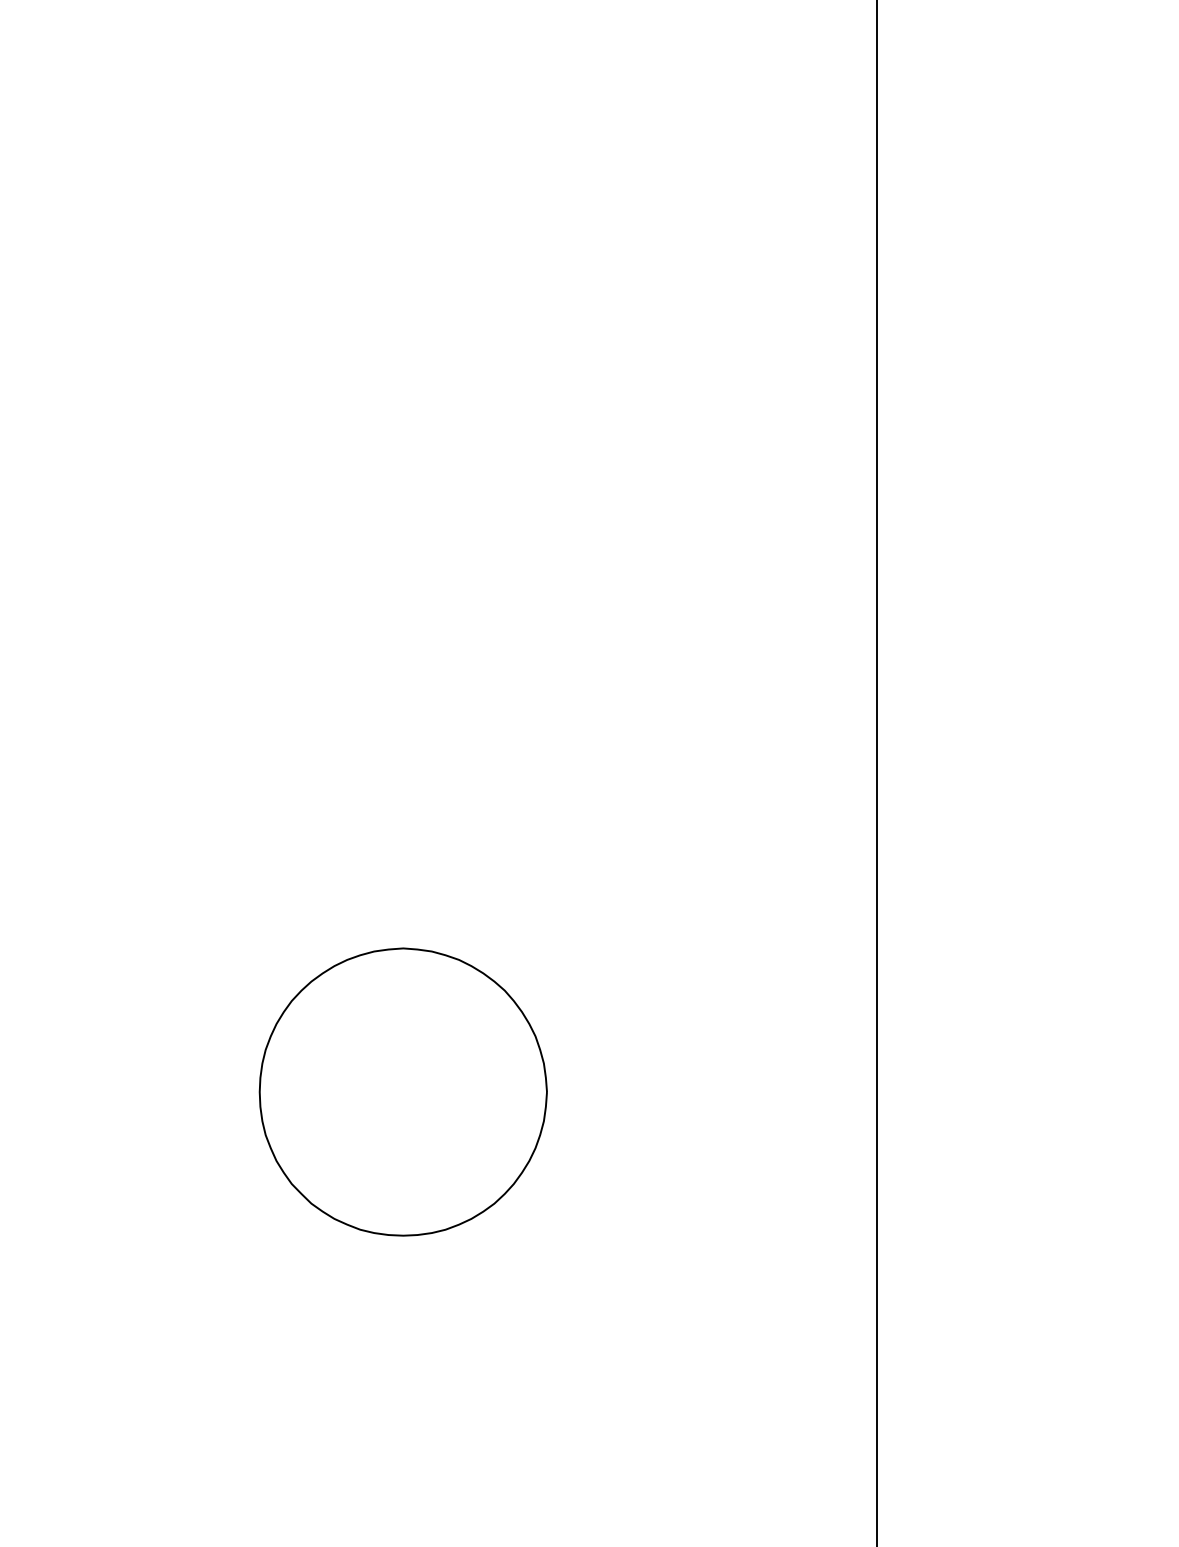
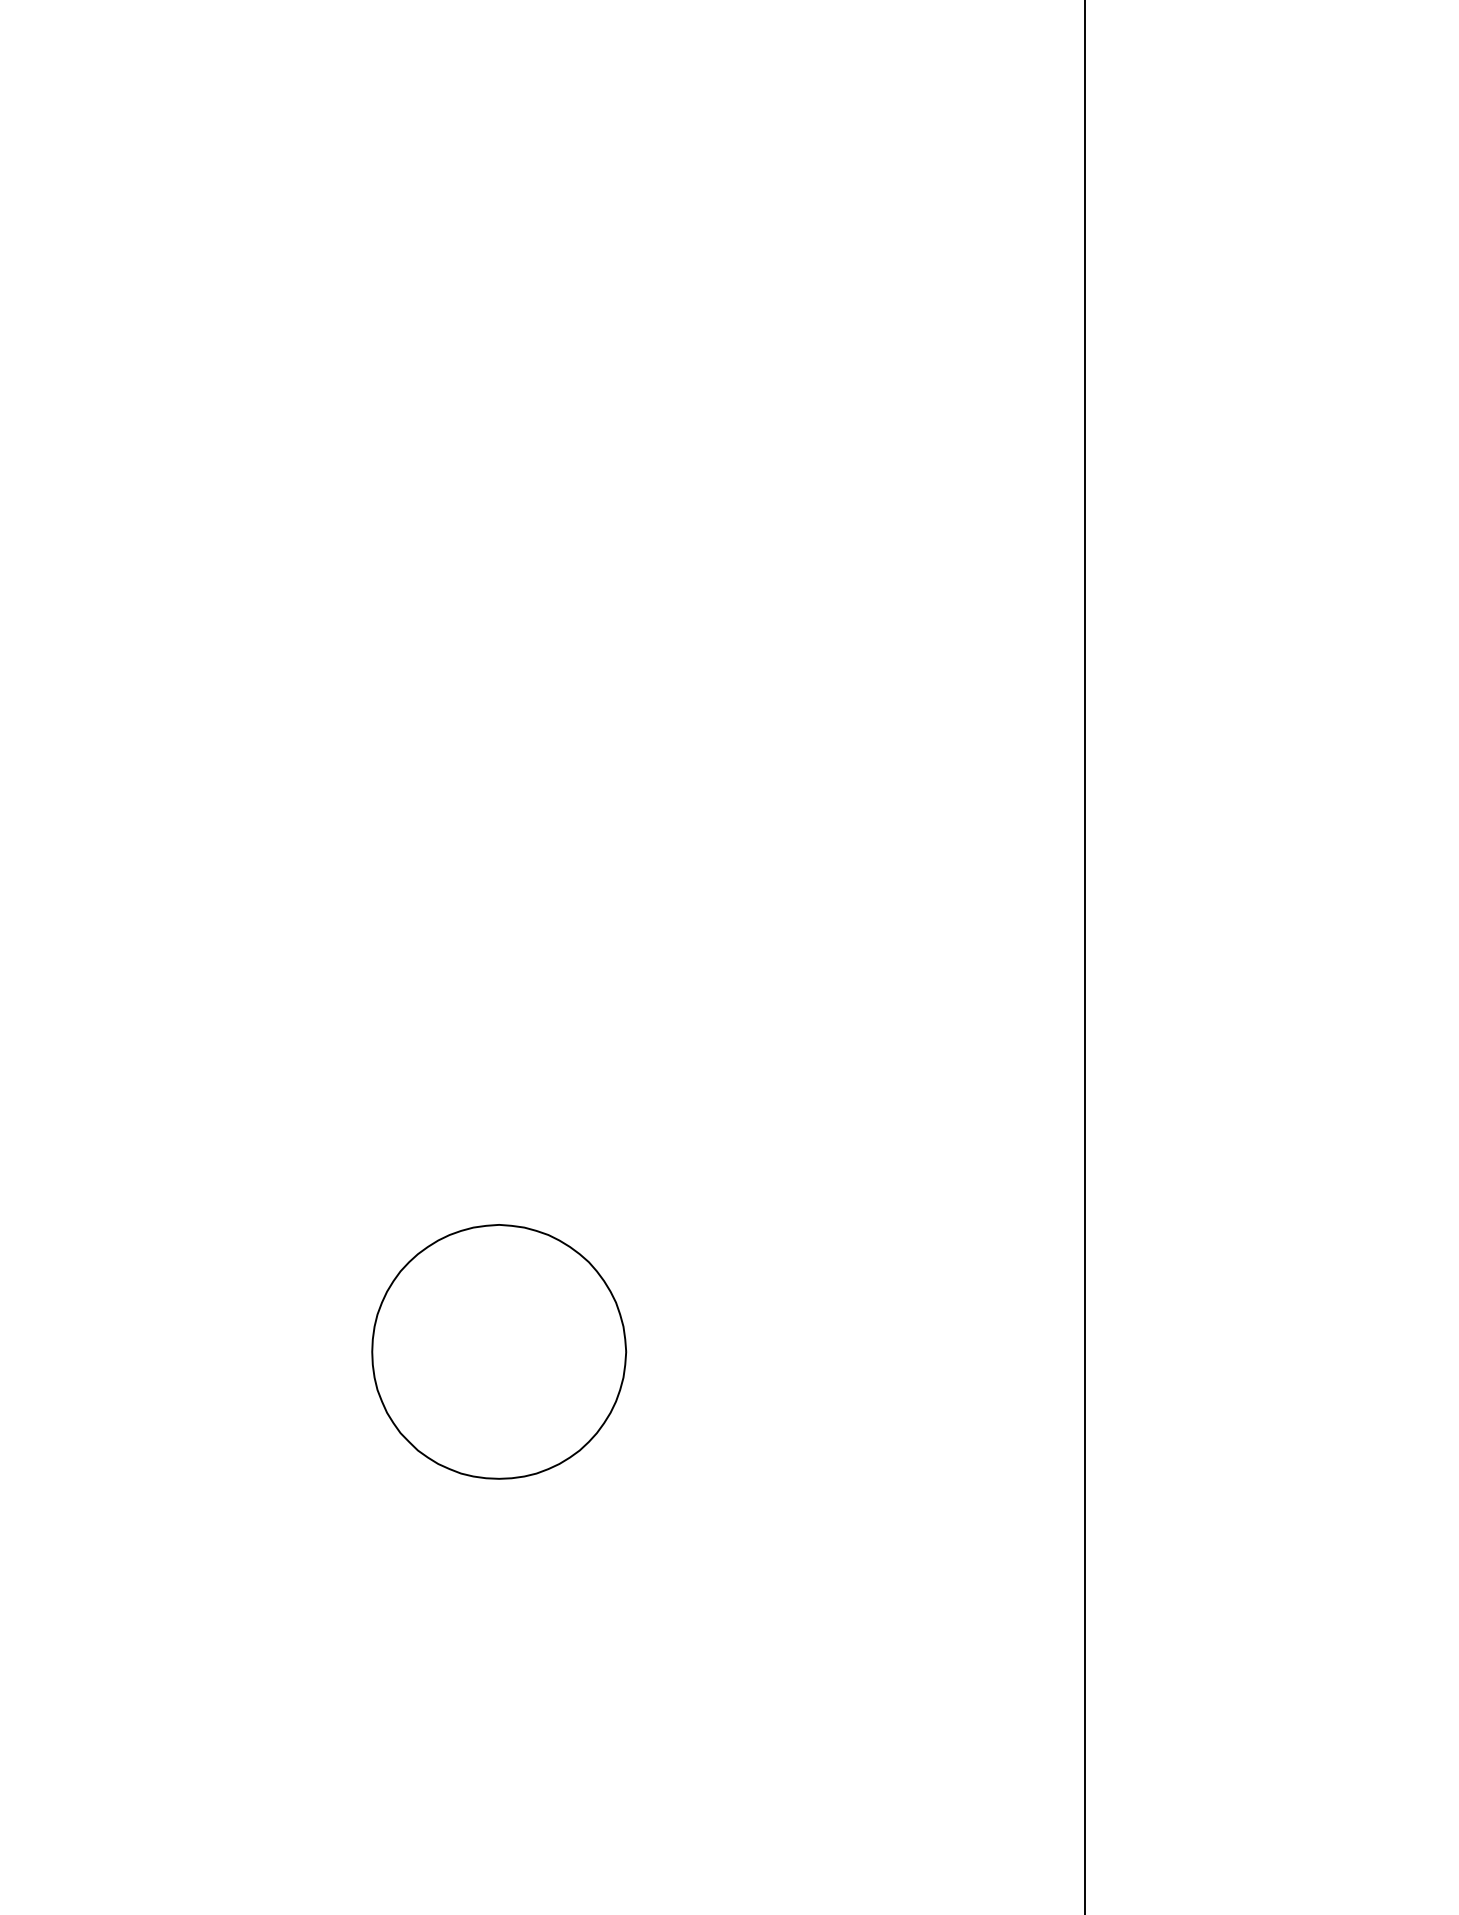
part: (403, 1091) -> (499, 1351), size x0.71

